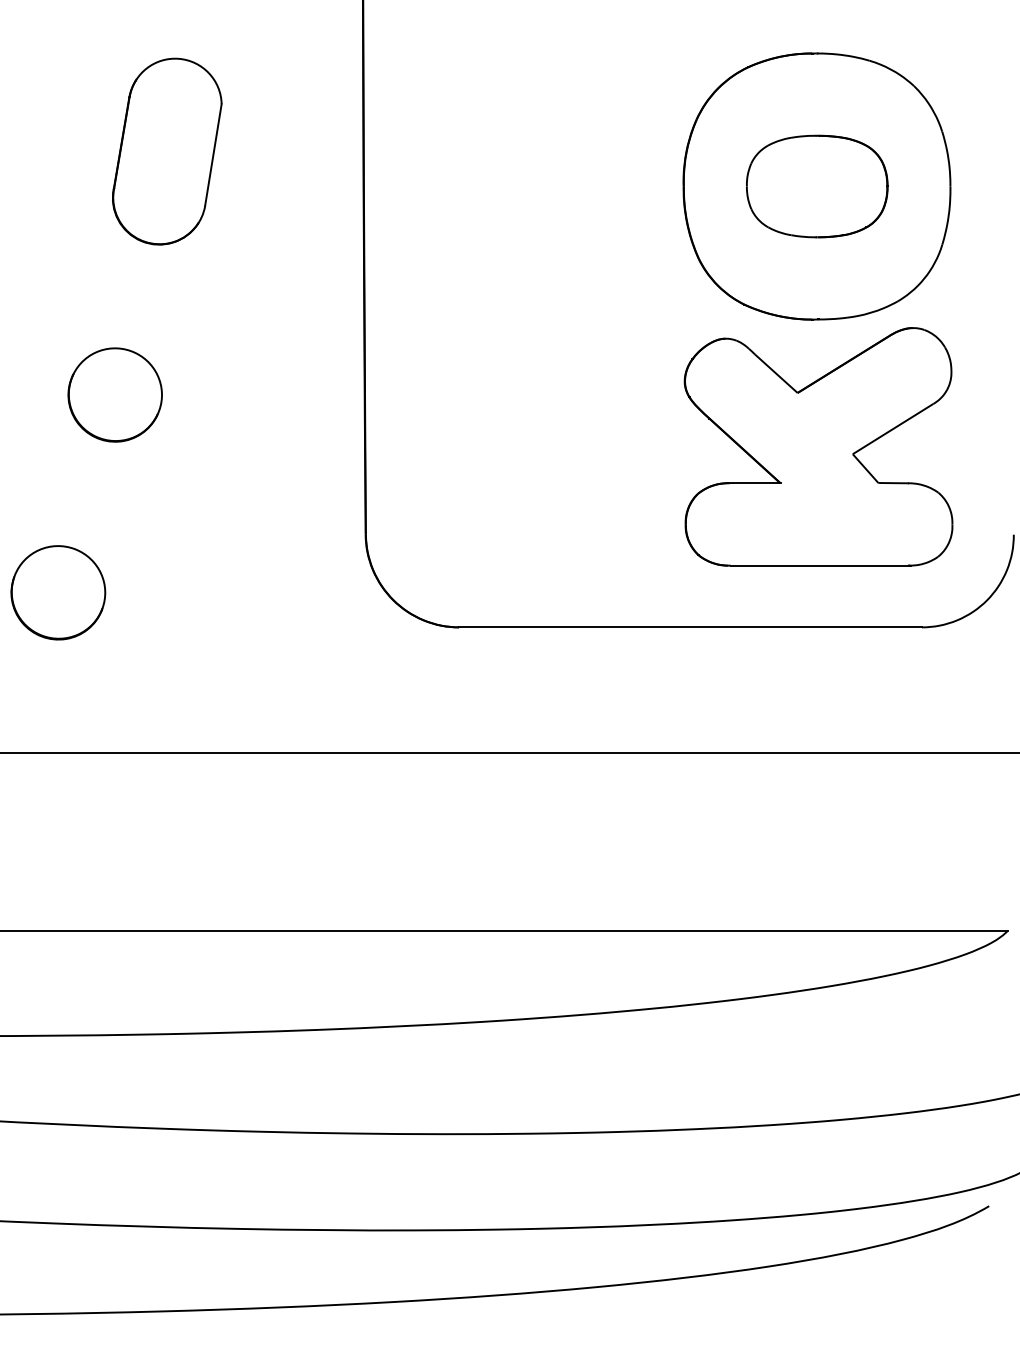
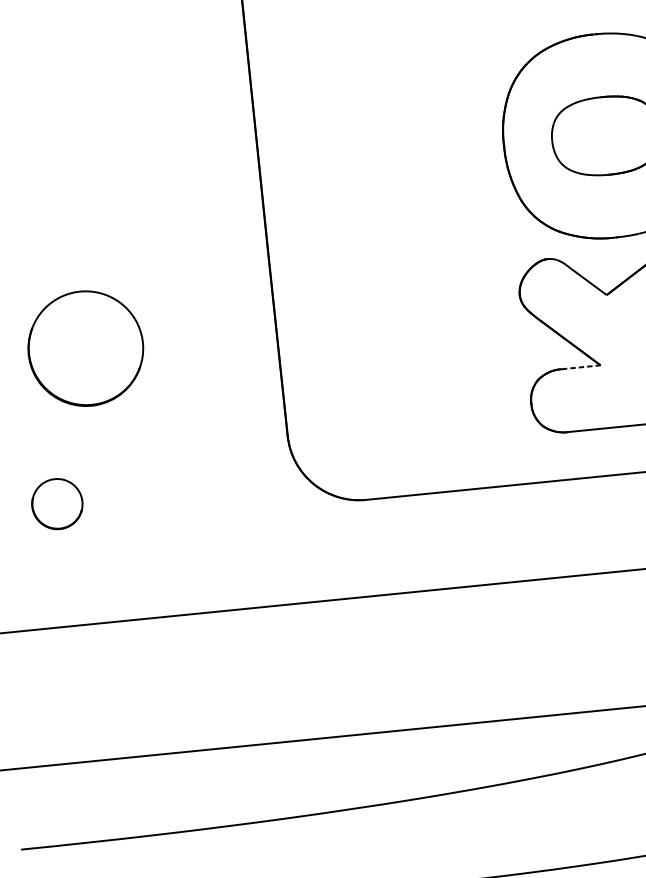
part: (167, 151) -> (107, 158), removed
part: (114, 394) -> (85, 348), size x1.6
line: (755, 483) -> (581, 367), solid -> dashed
part: (58, 592) -> (57, 503), size x0.7

